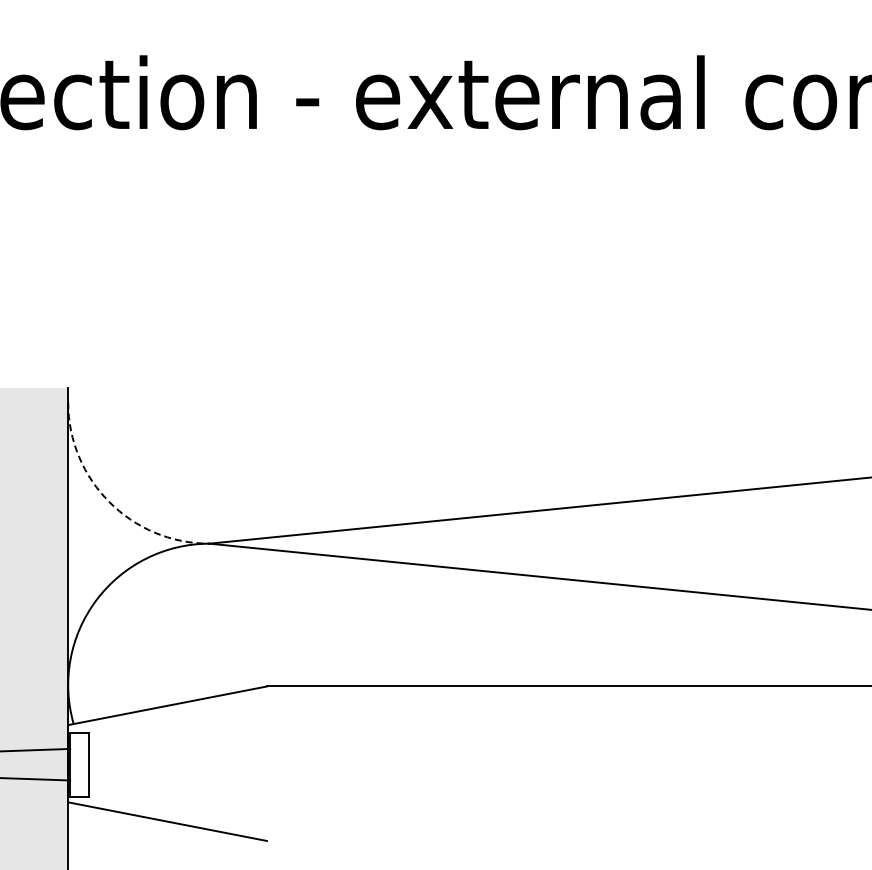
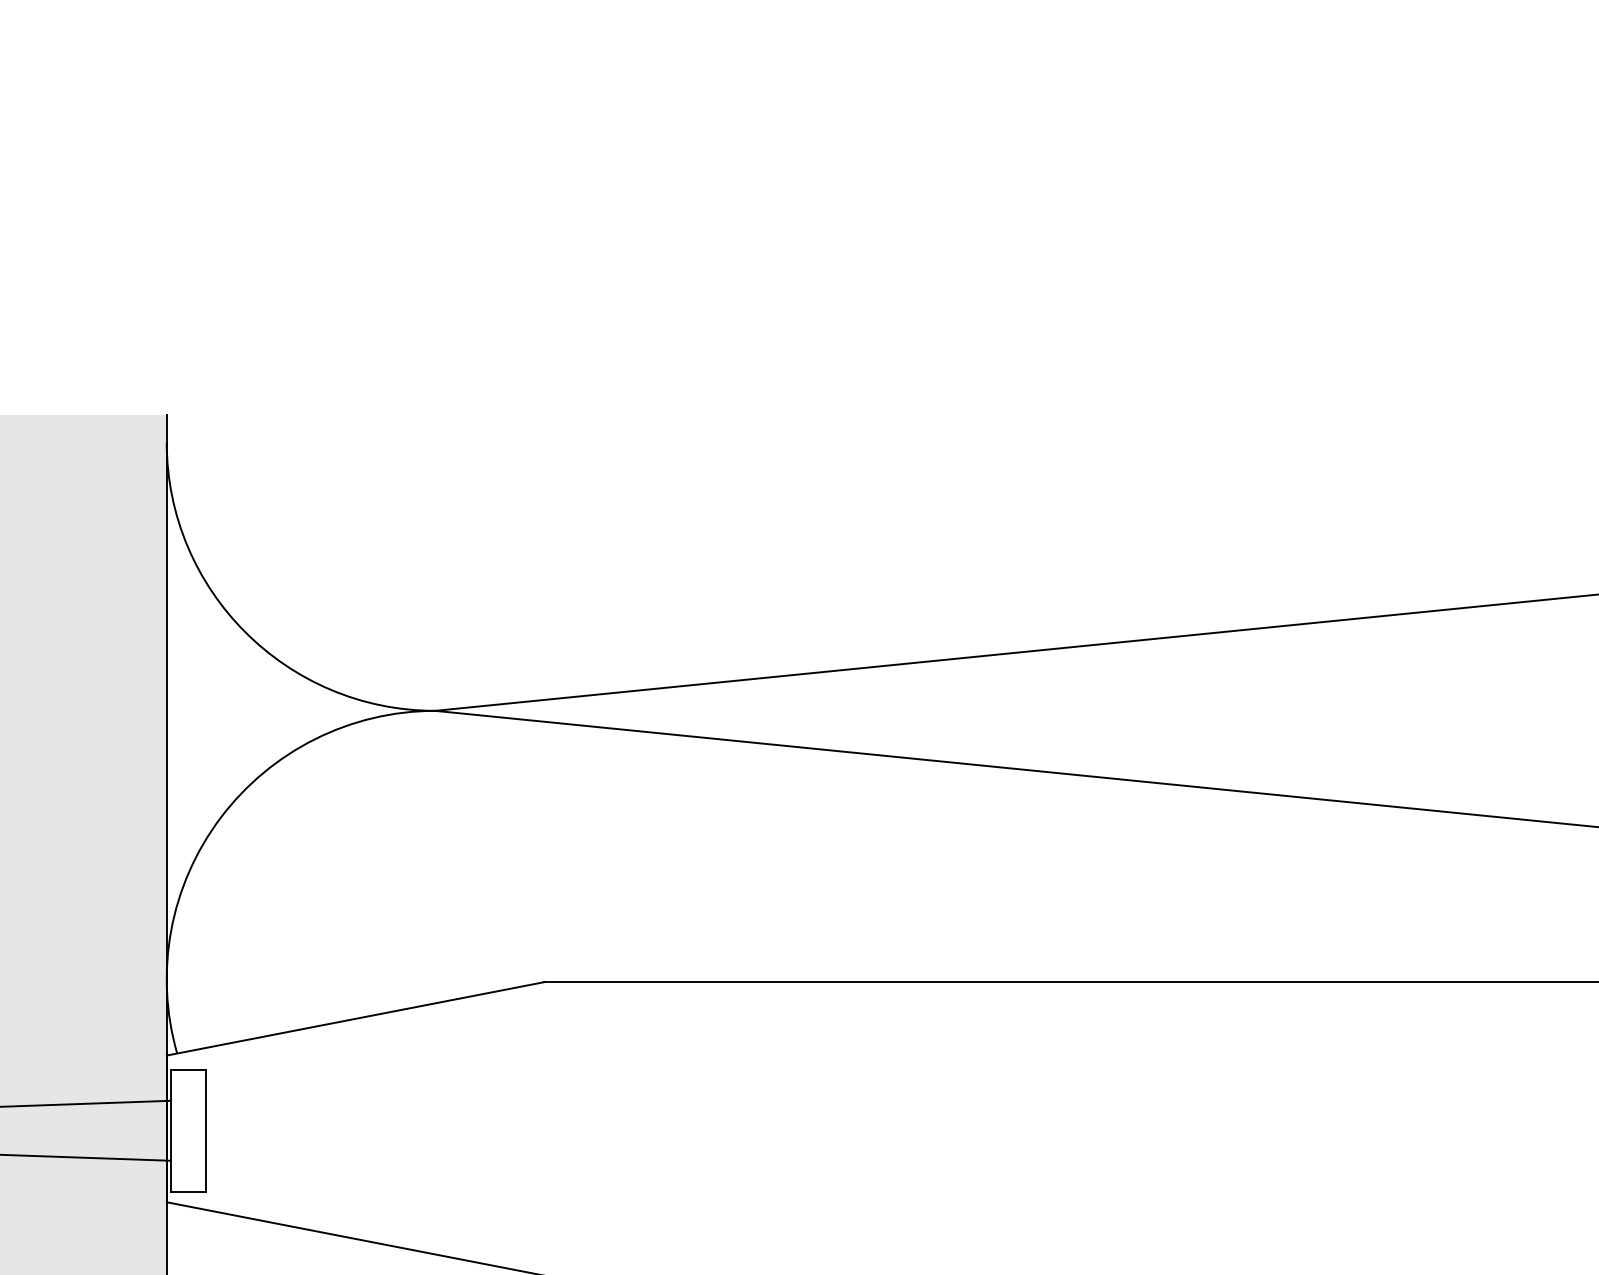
arc: (109, 502) -> (245, 632), dashed -> solid

